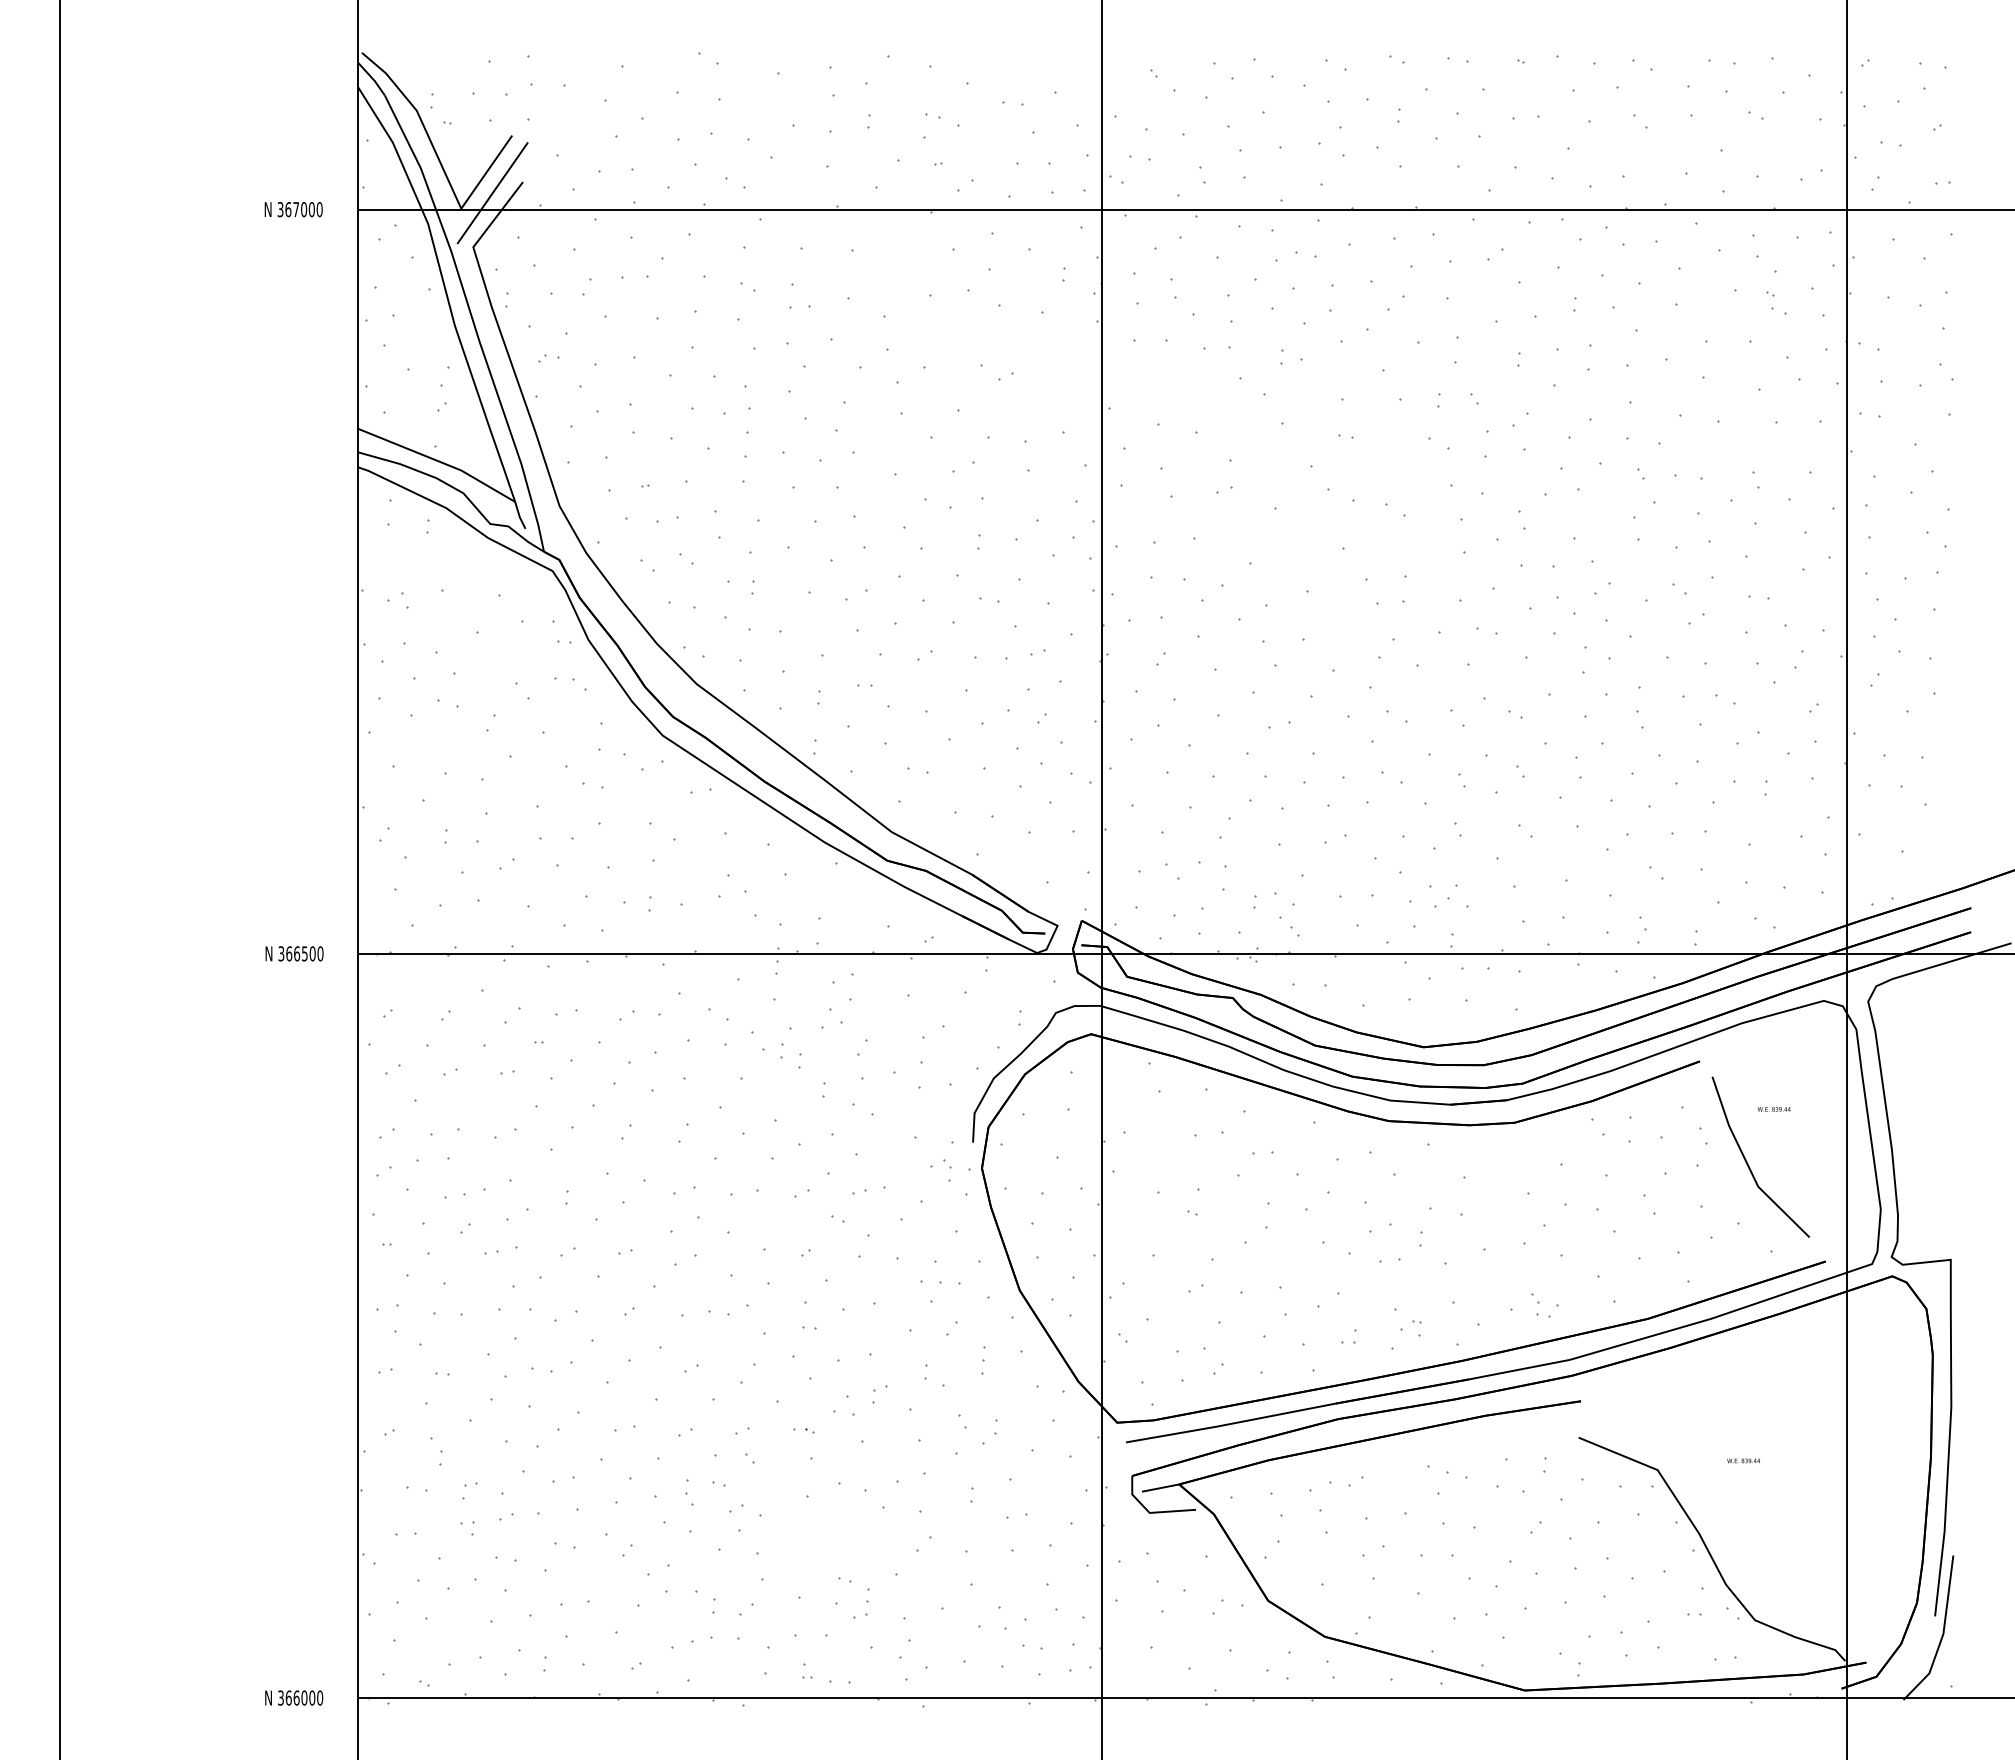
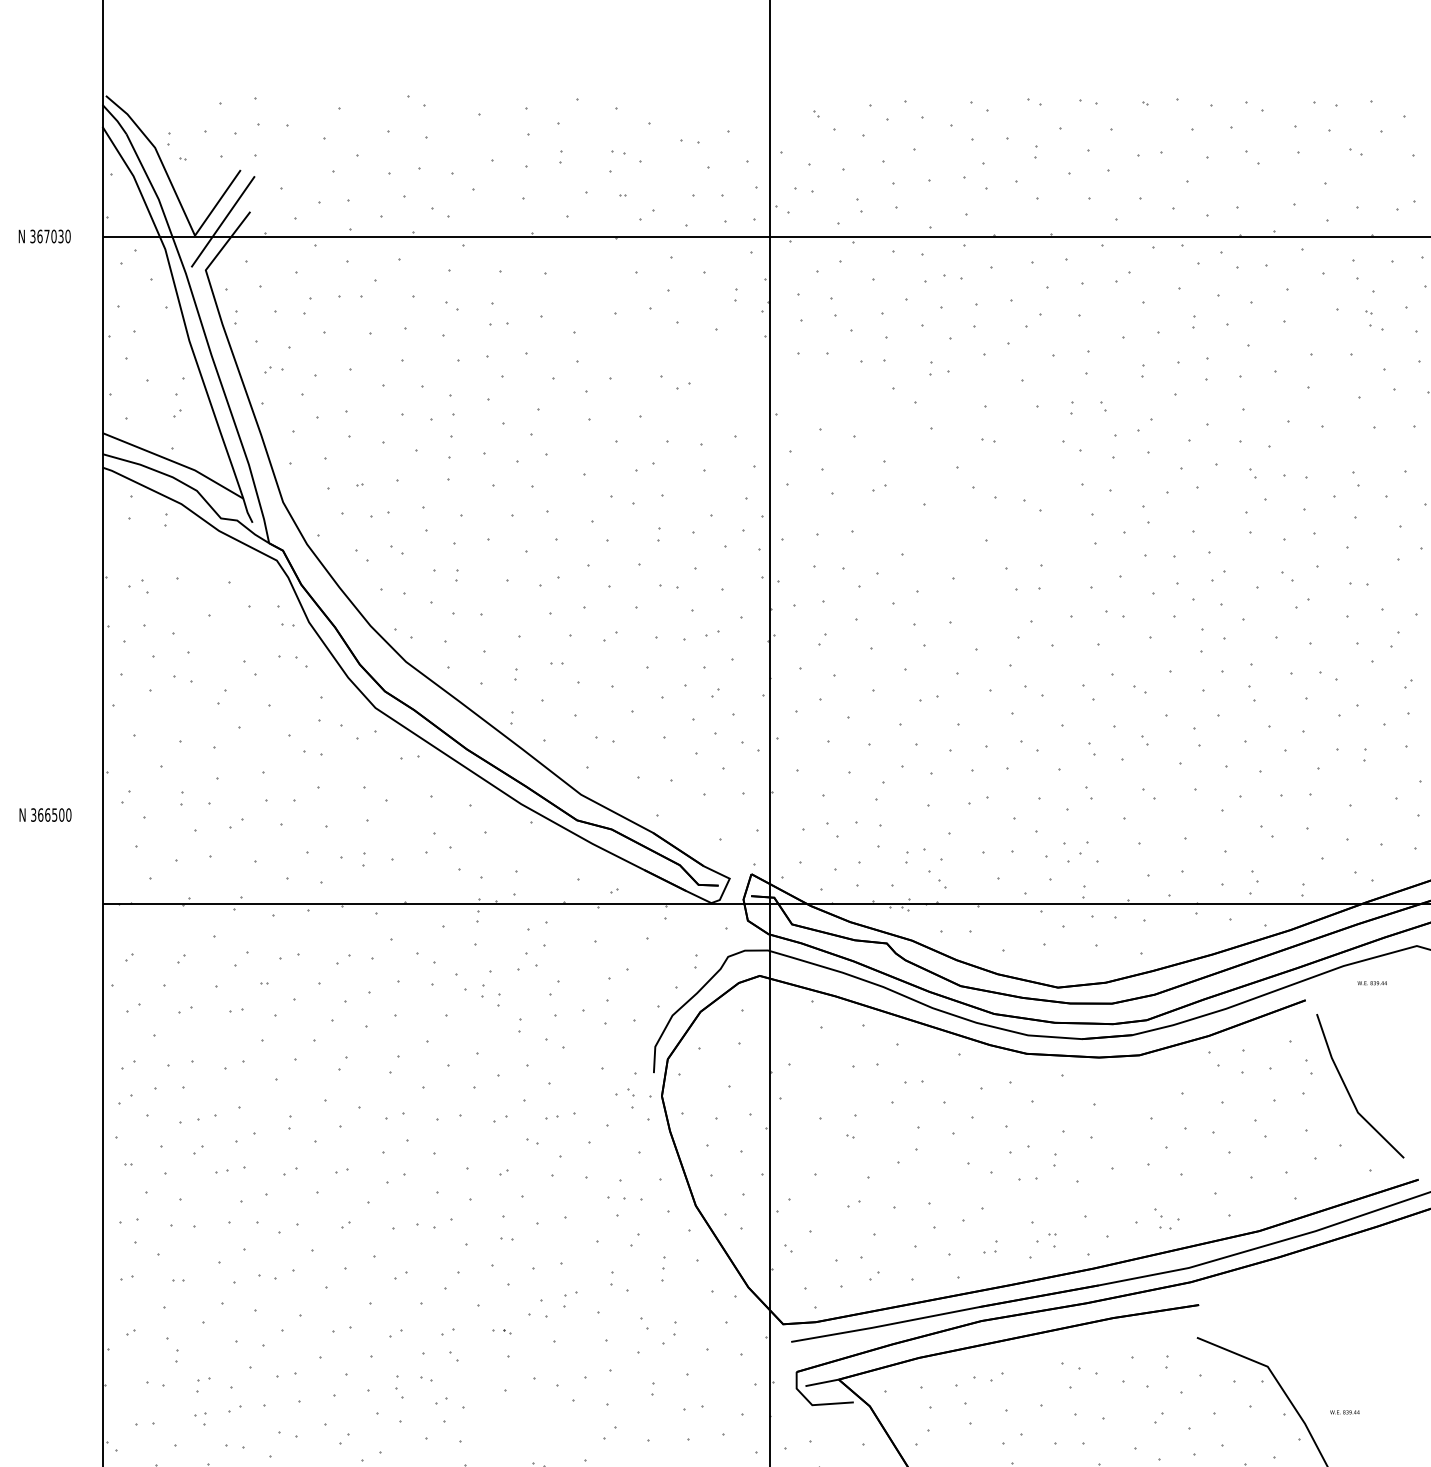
text: (311, 209) -> (60, 236), 367000 -> 367030
text: (294, 953) -> (45, 814), moved
text: (1773, 1109) -> (1371, 983), moved
text: (1743, 1460) -> (1344, 1411), moved

